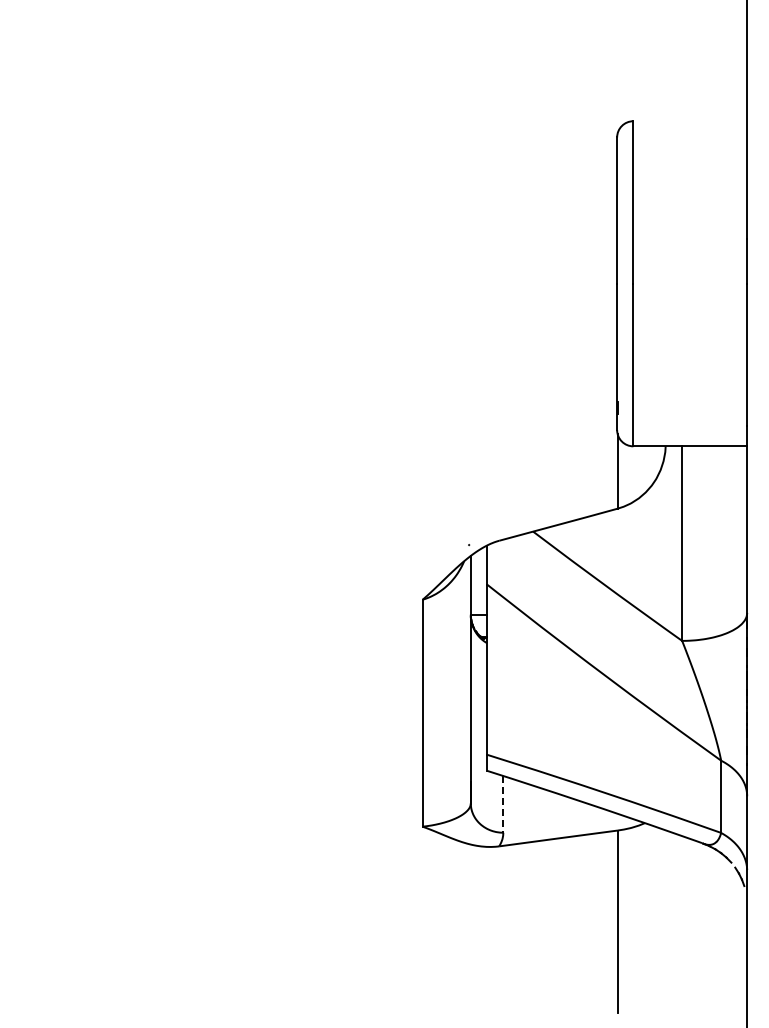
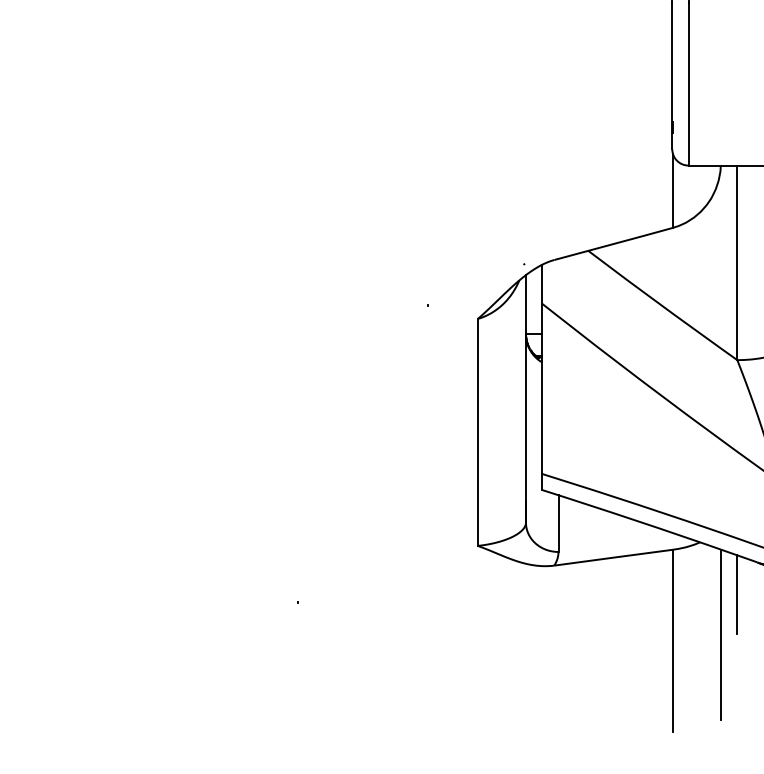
line: (503, 804) -> (558, 523), dashed -> solid
line: (682, 875) -> (737, 594), added
line: (665, 915) -> (720, 634), added

